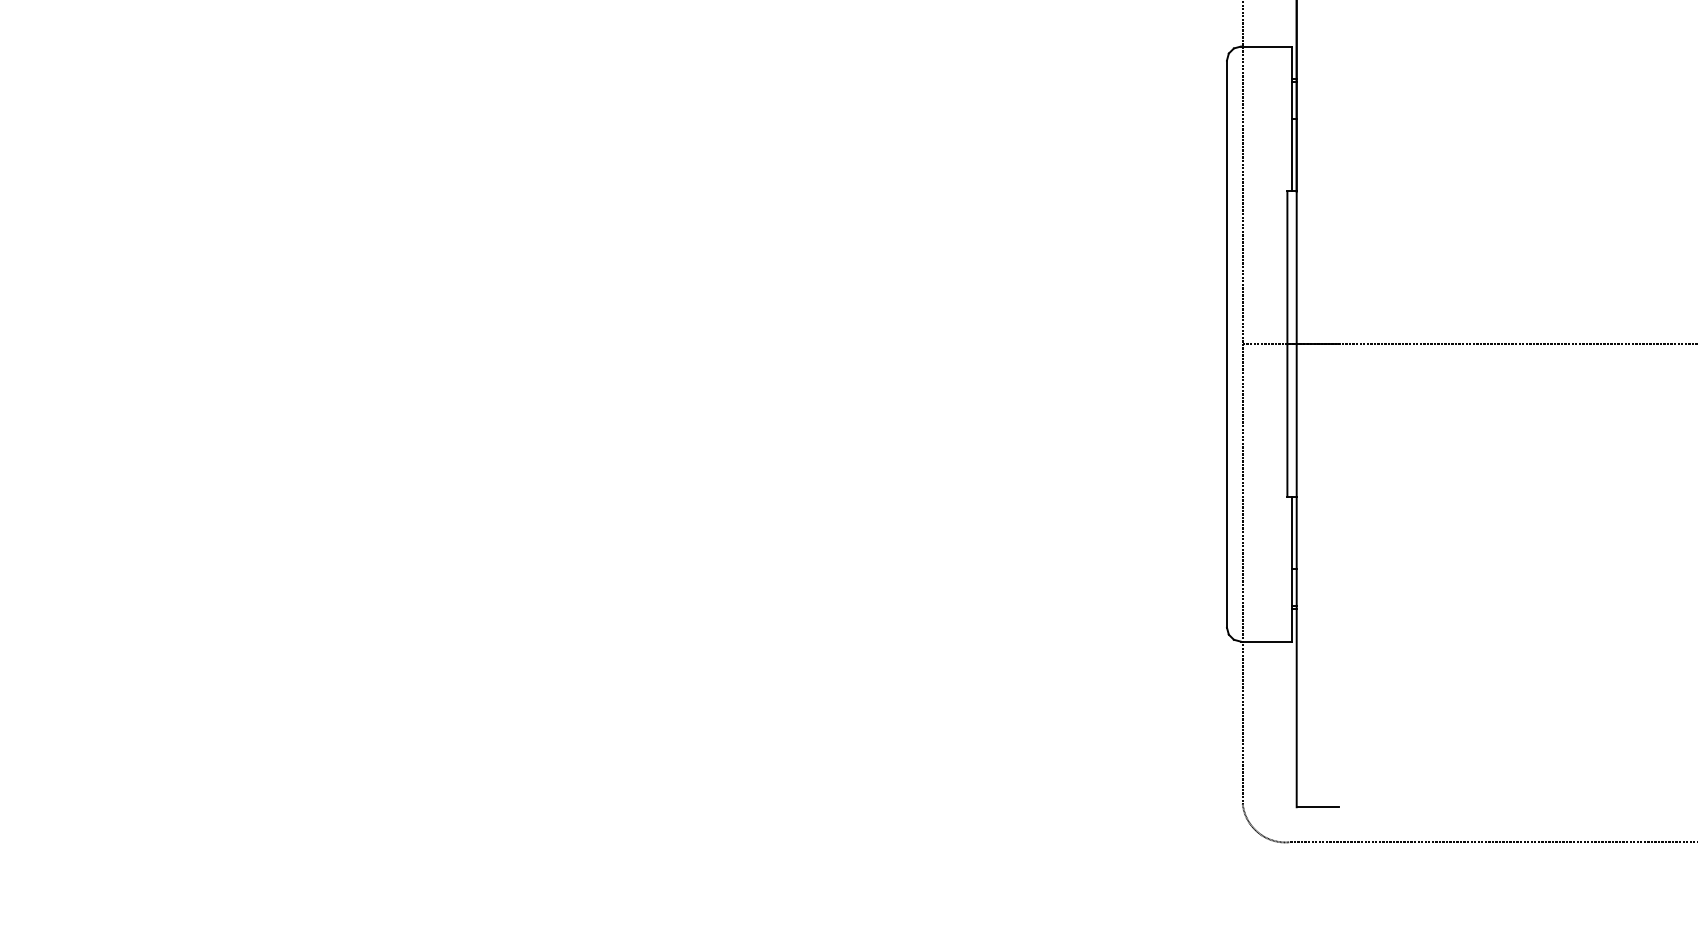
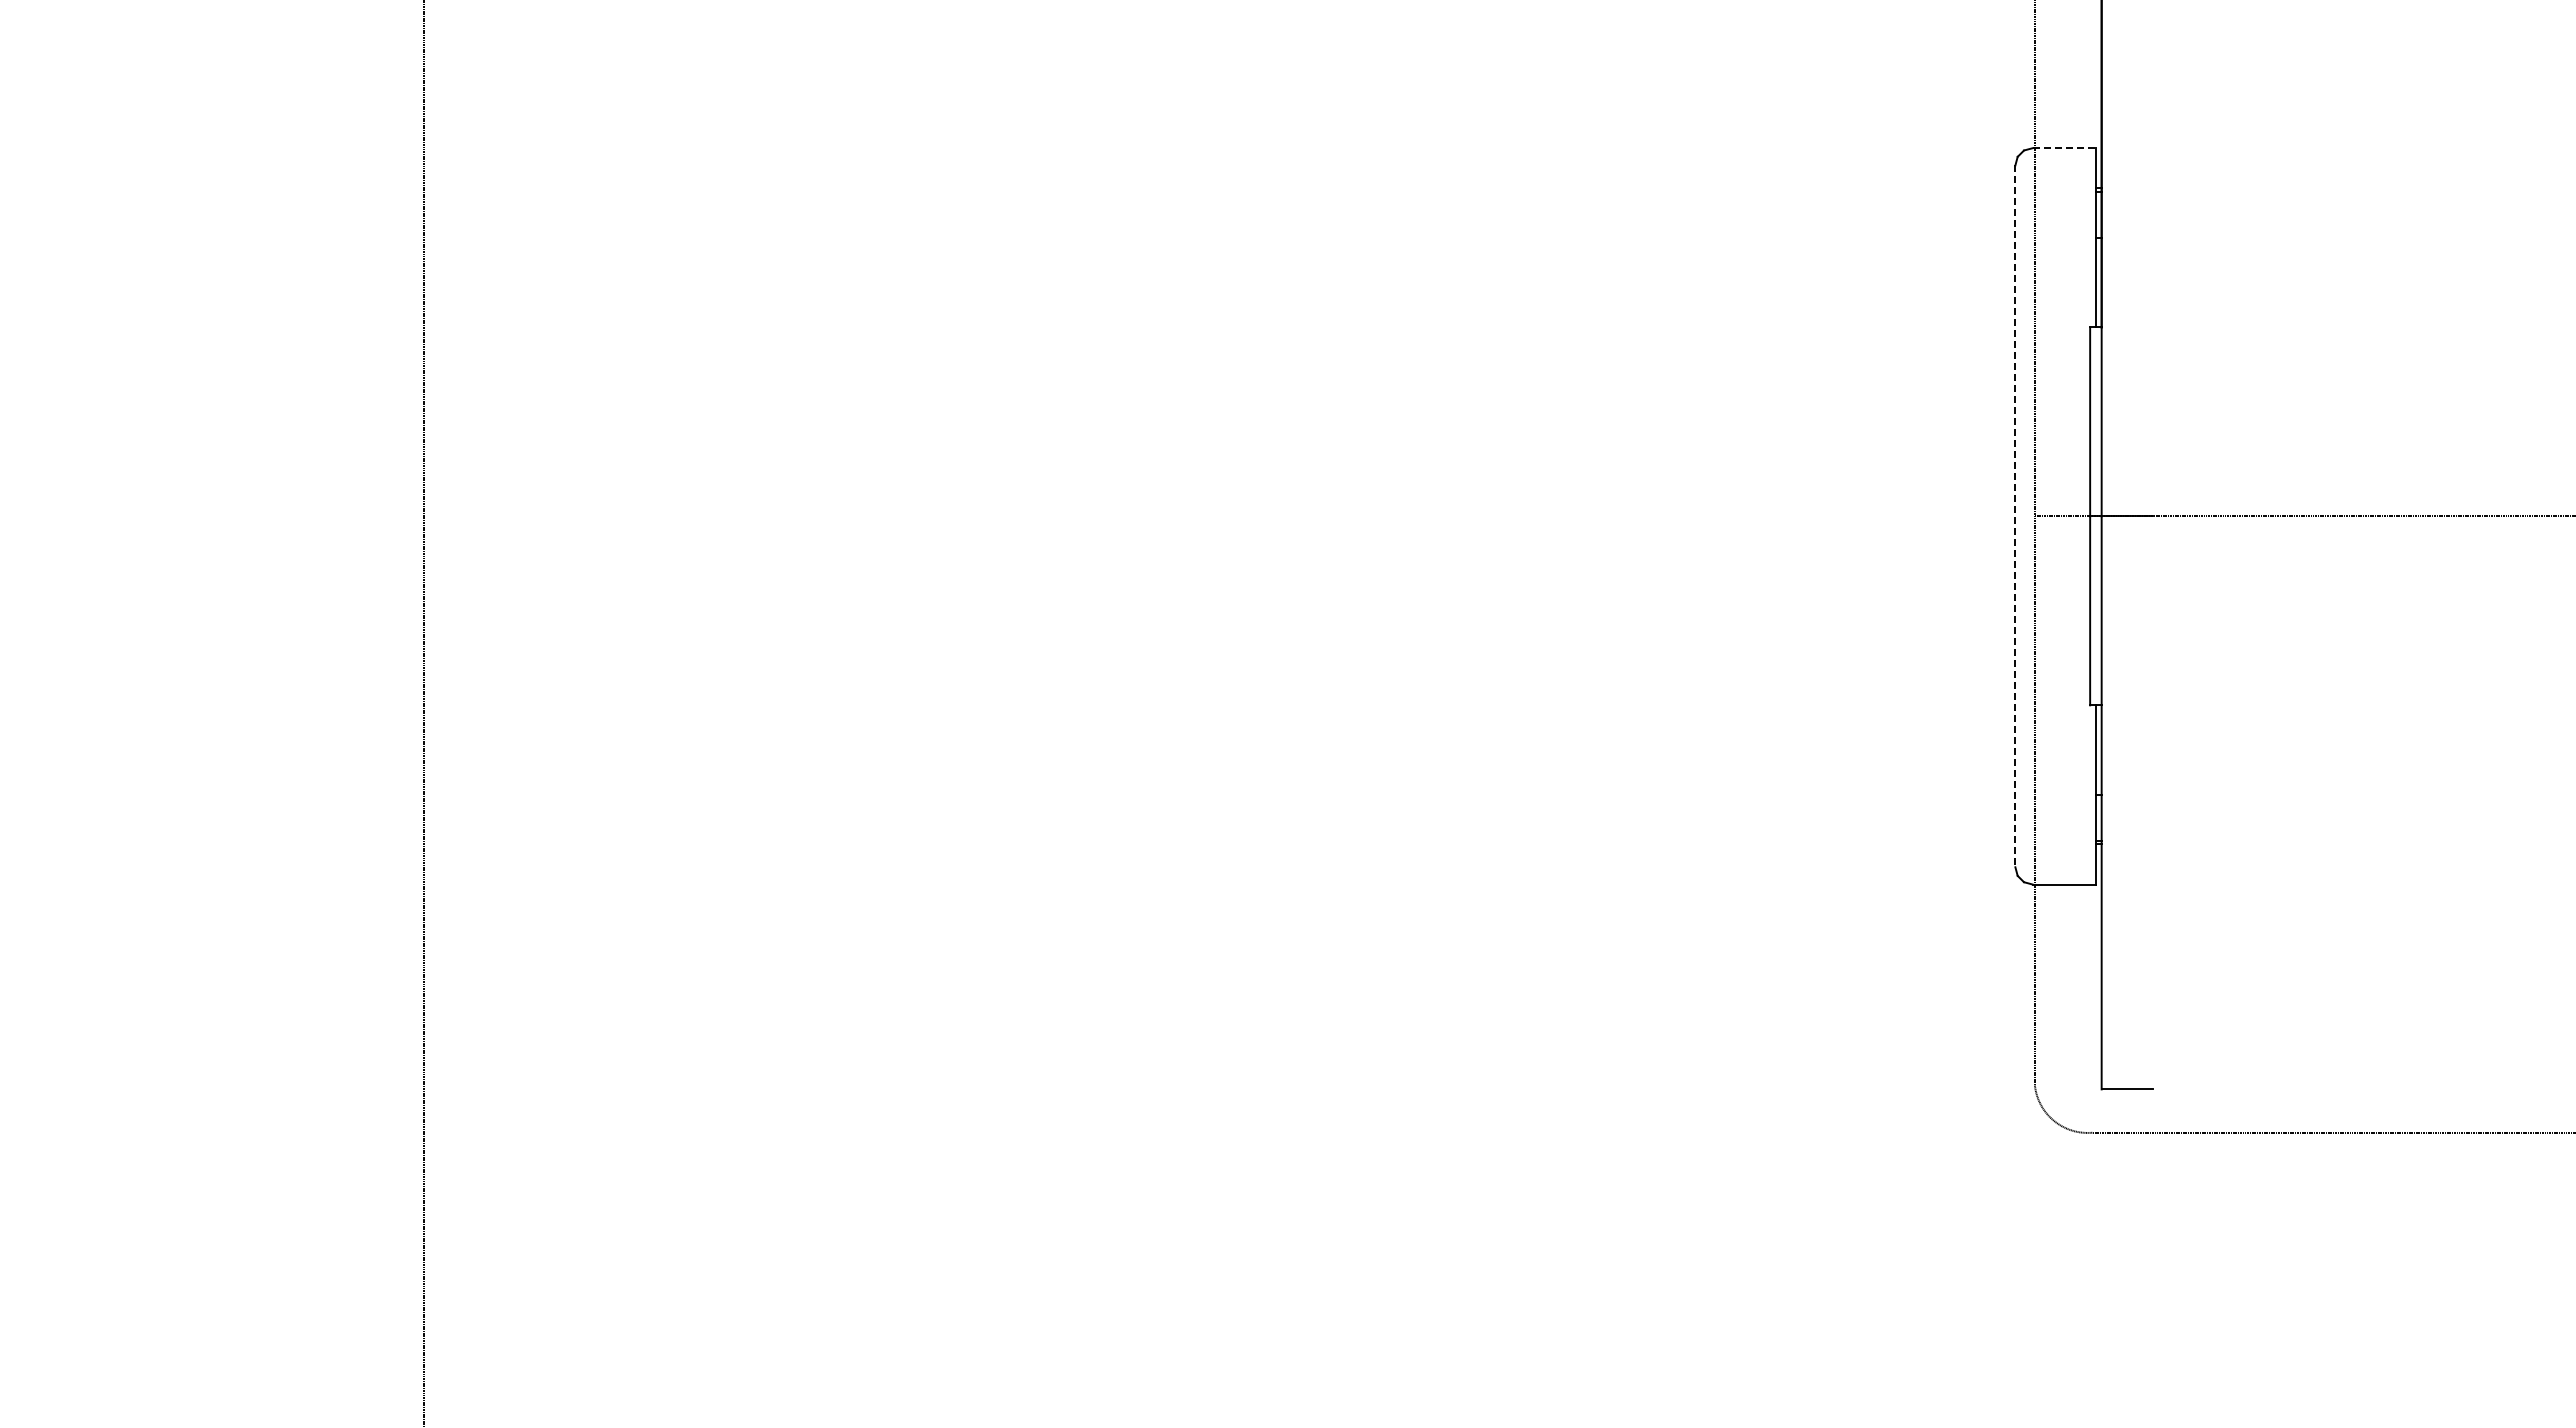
line: (1266, 46) -> (2064, 148), solid -> dashed
line: (1227, 344) -> (2015, 516), solid -> dashed

